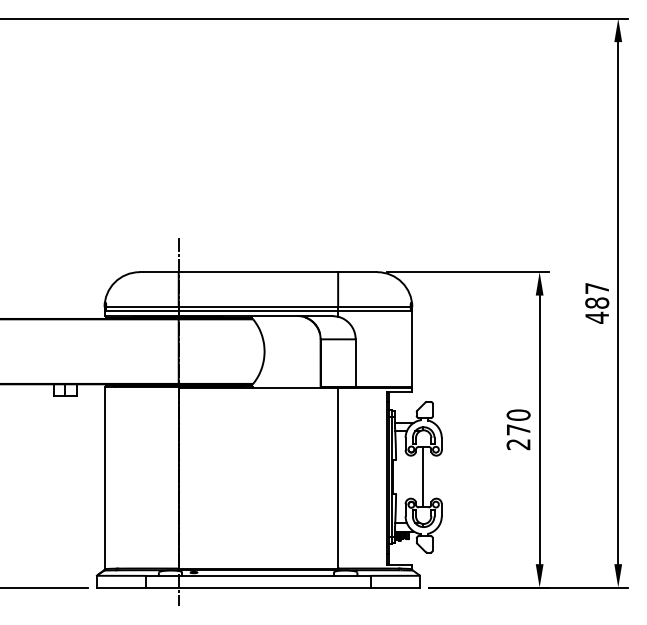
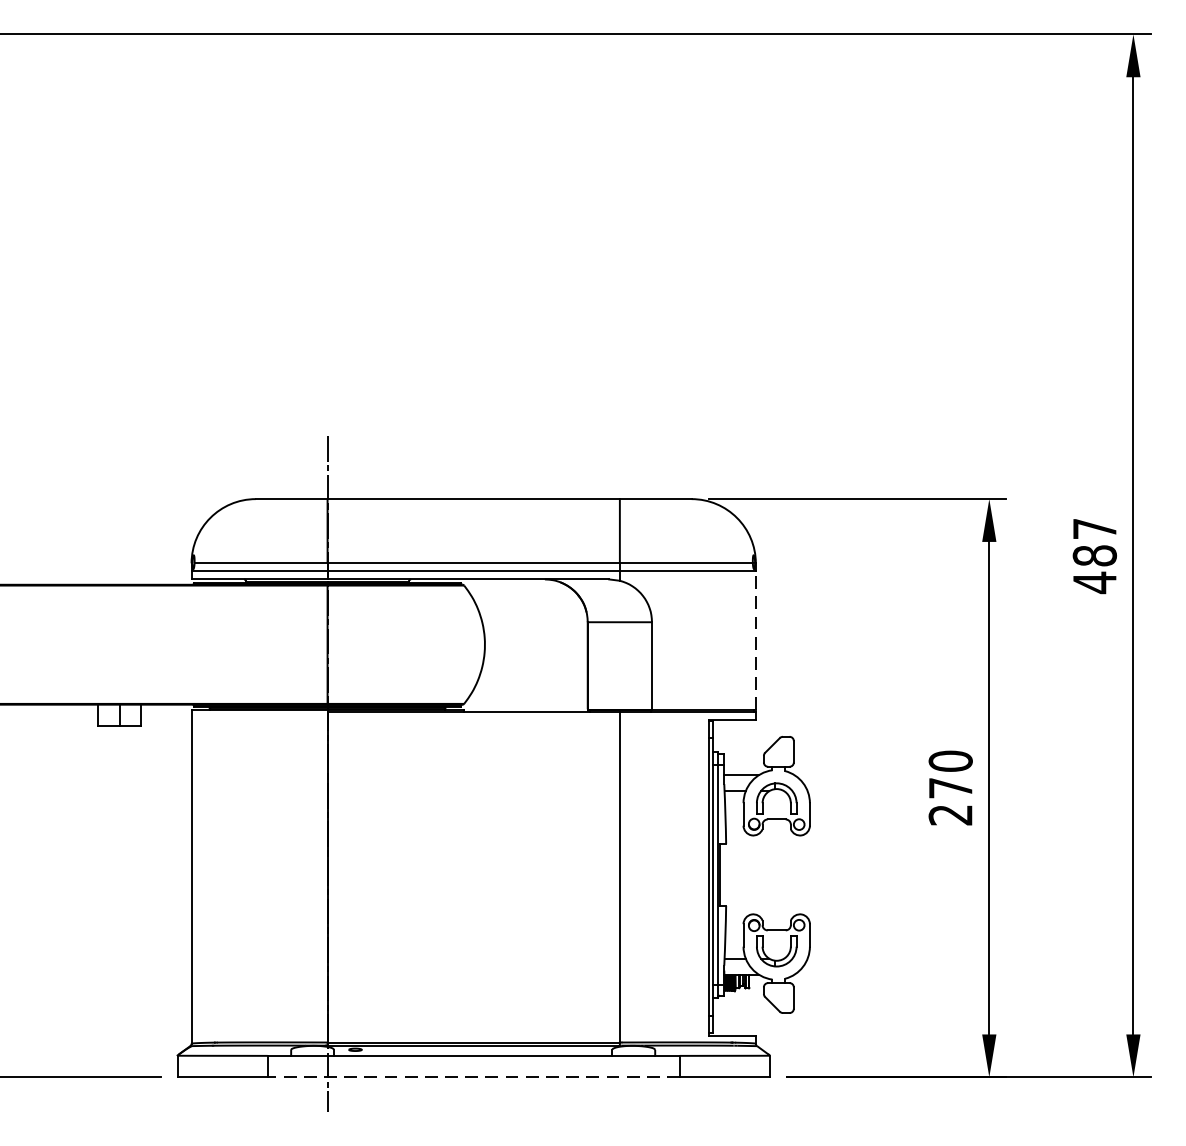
line: (412, 349) -> (756, 640), solid -> dashed
line: (422, 476) -> (774, 873), removed
line: (257, 587) -> (471, 1077), solid -> dashed

